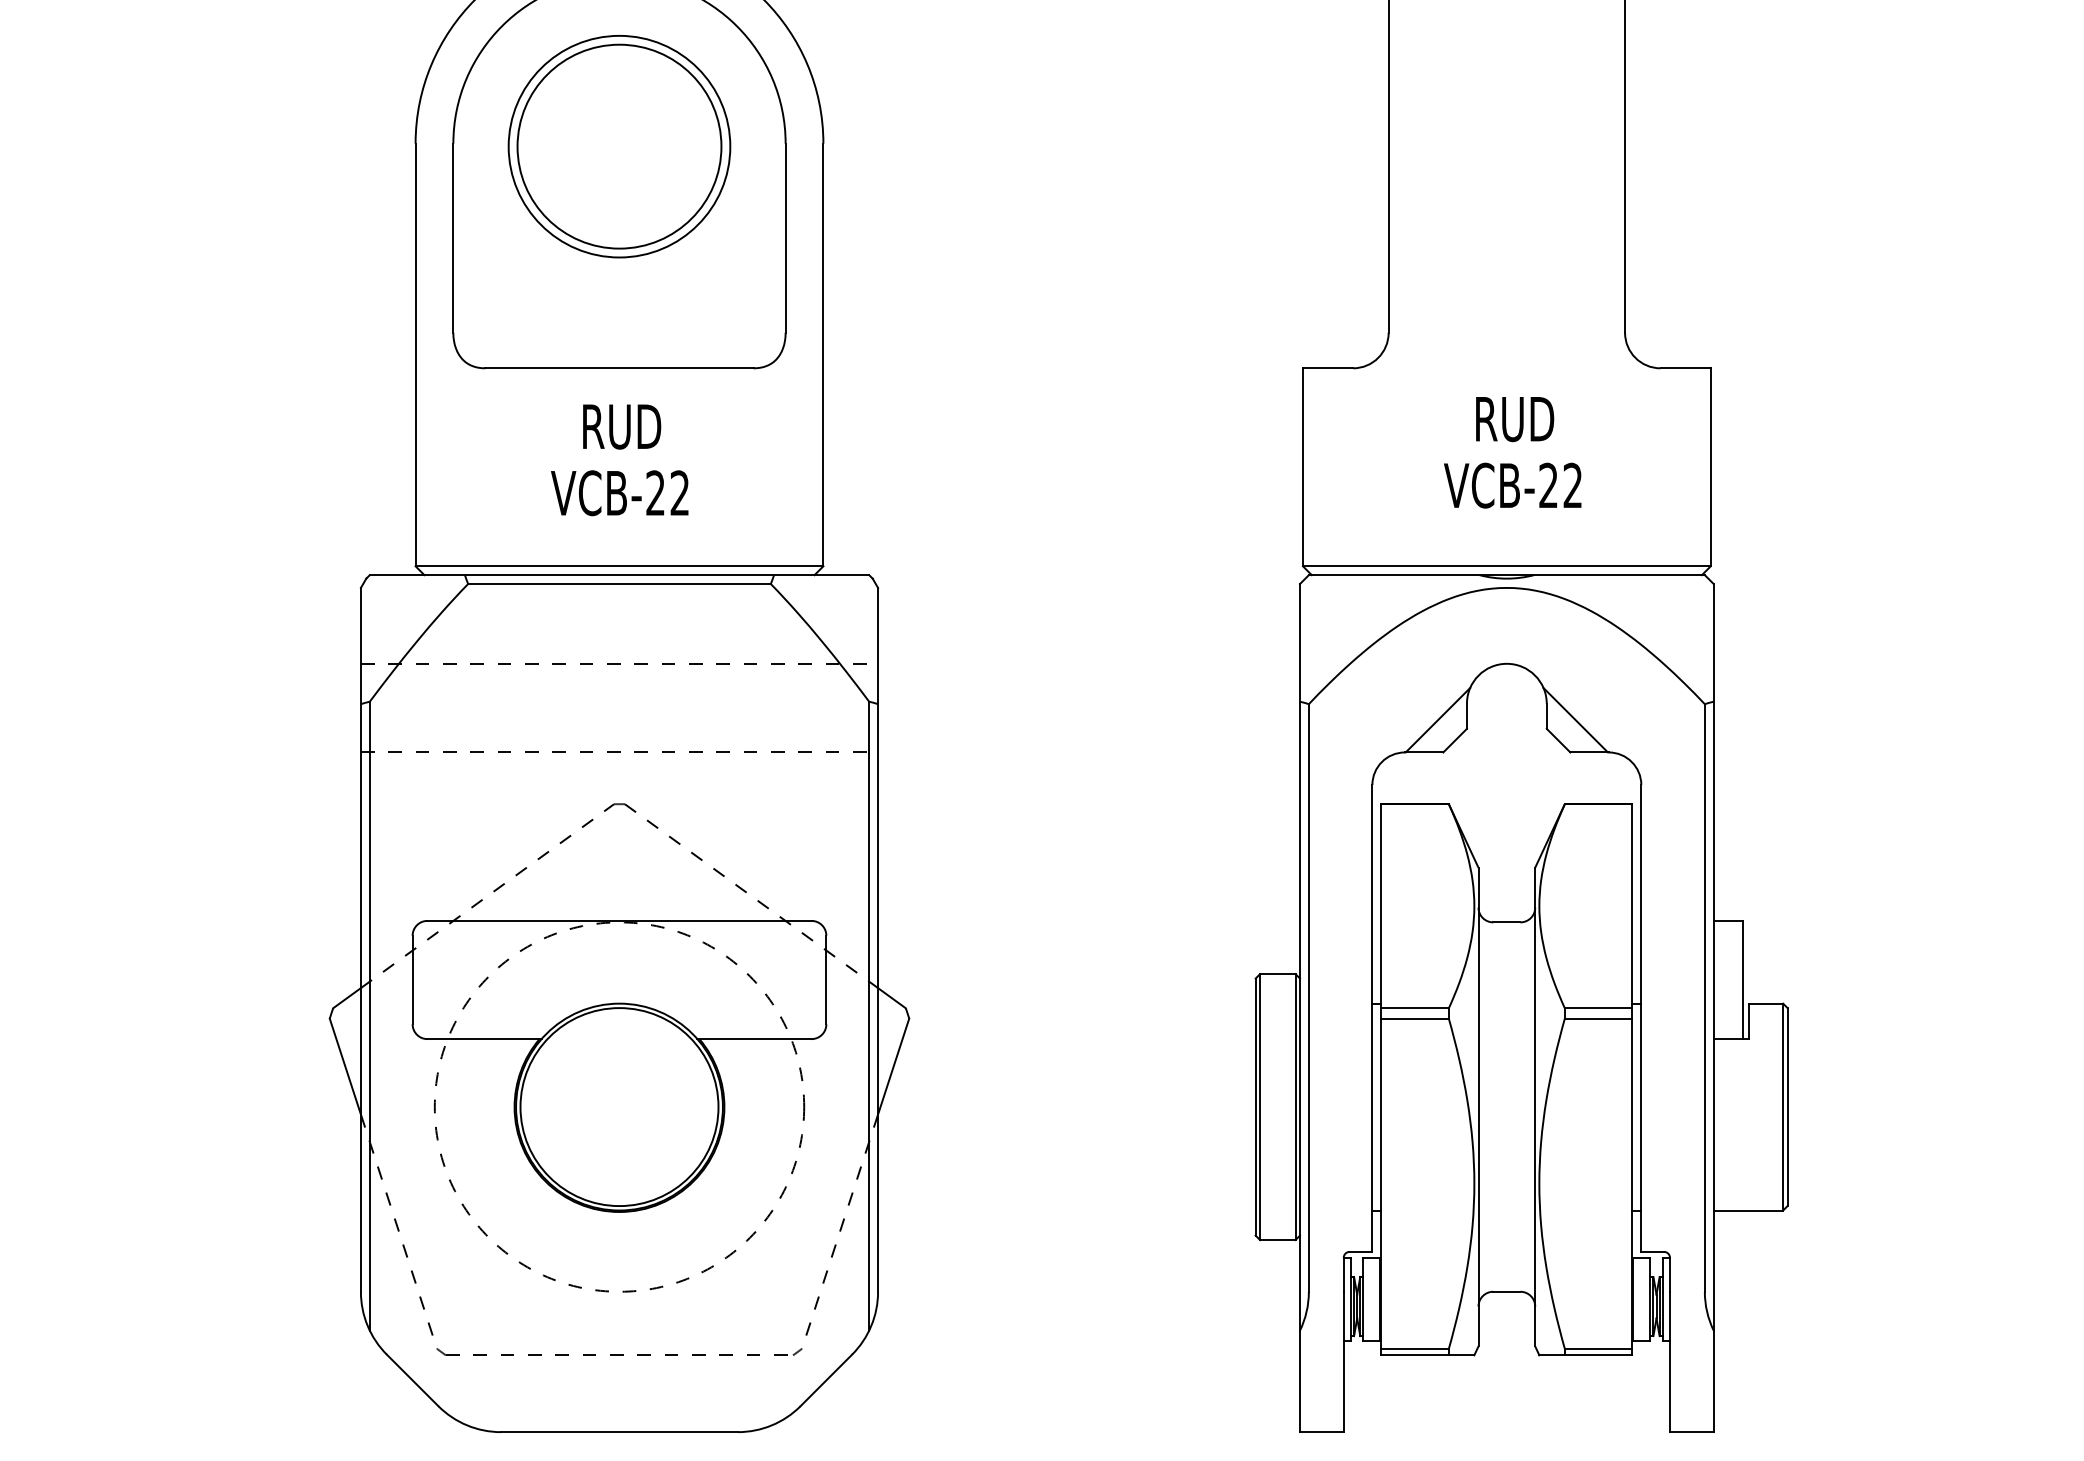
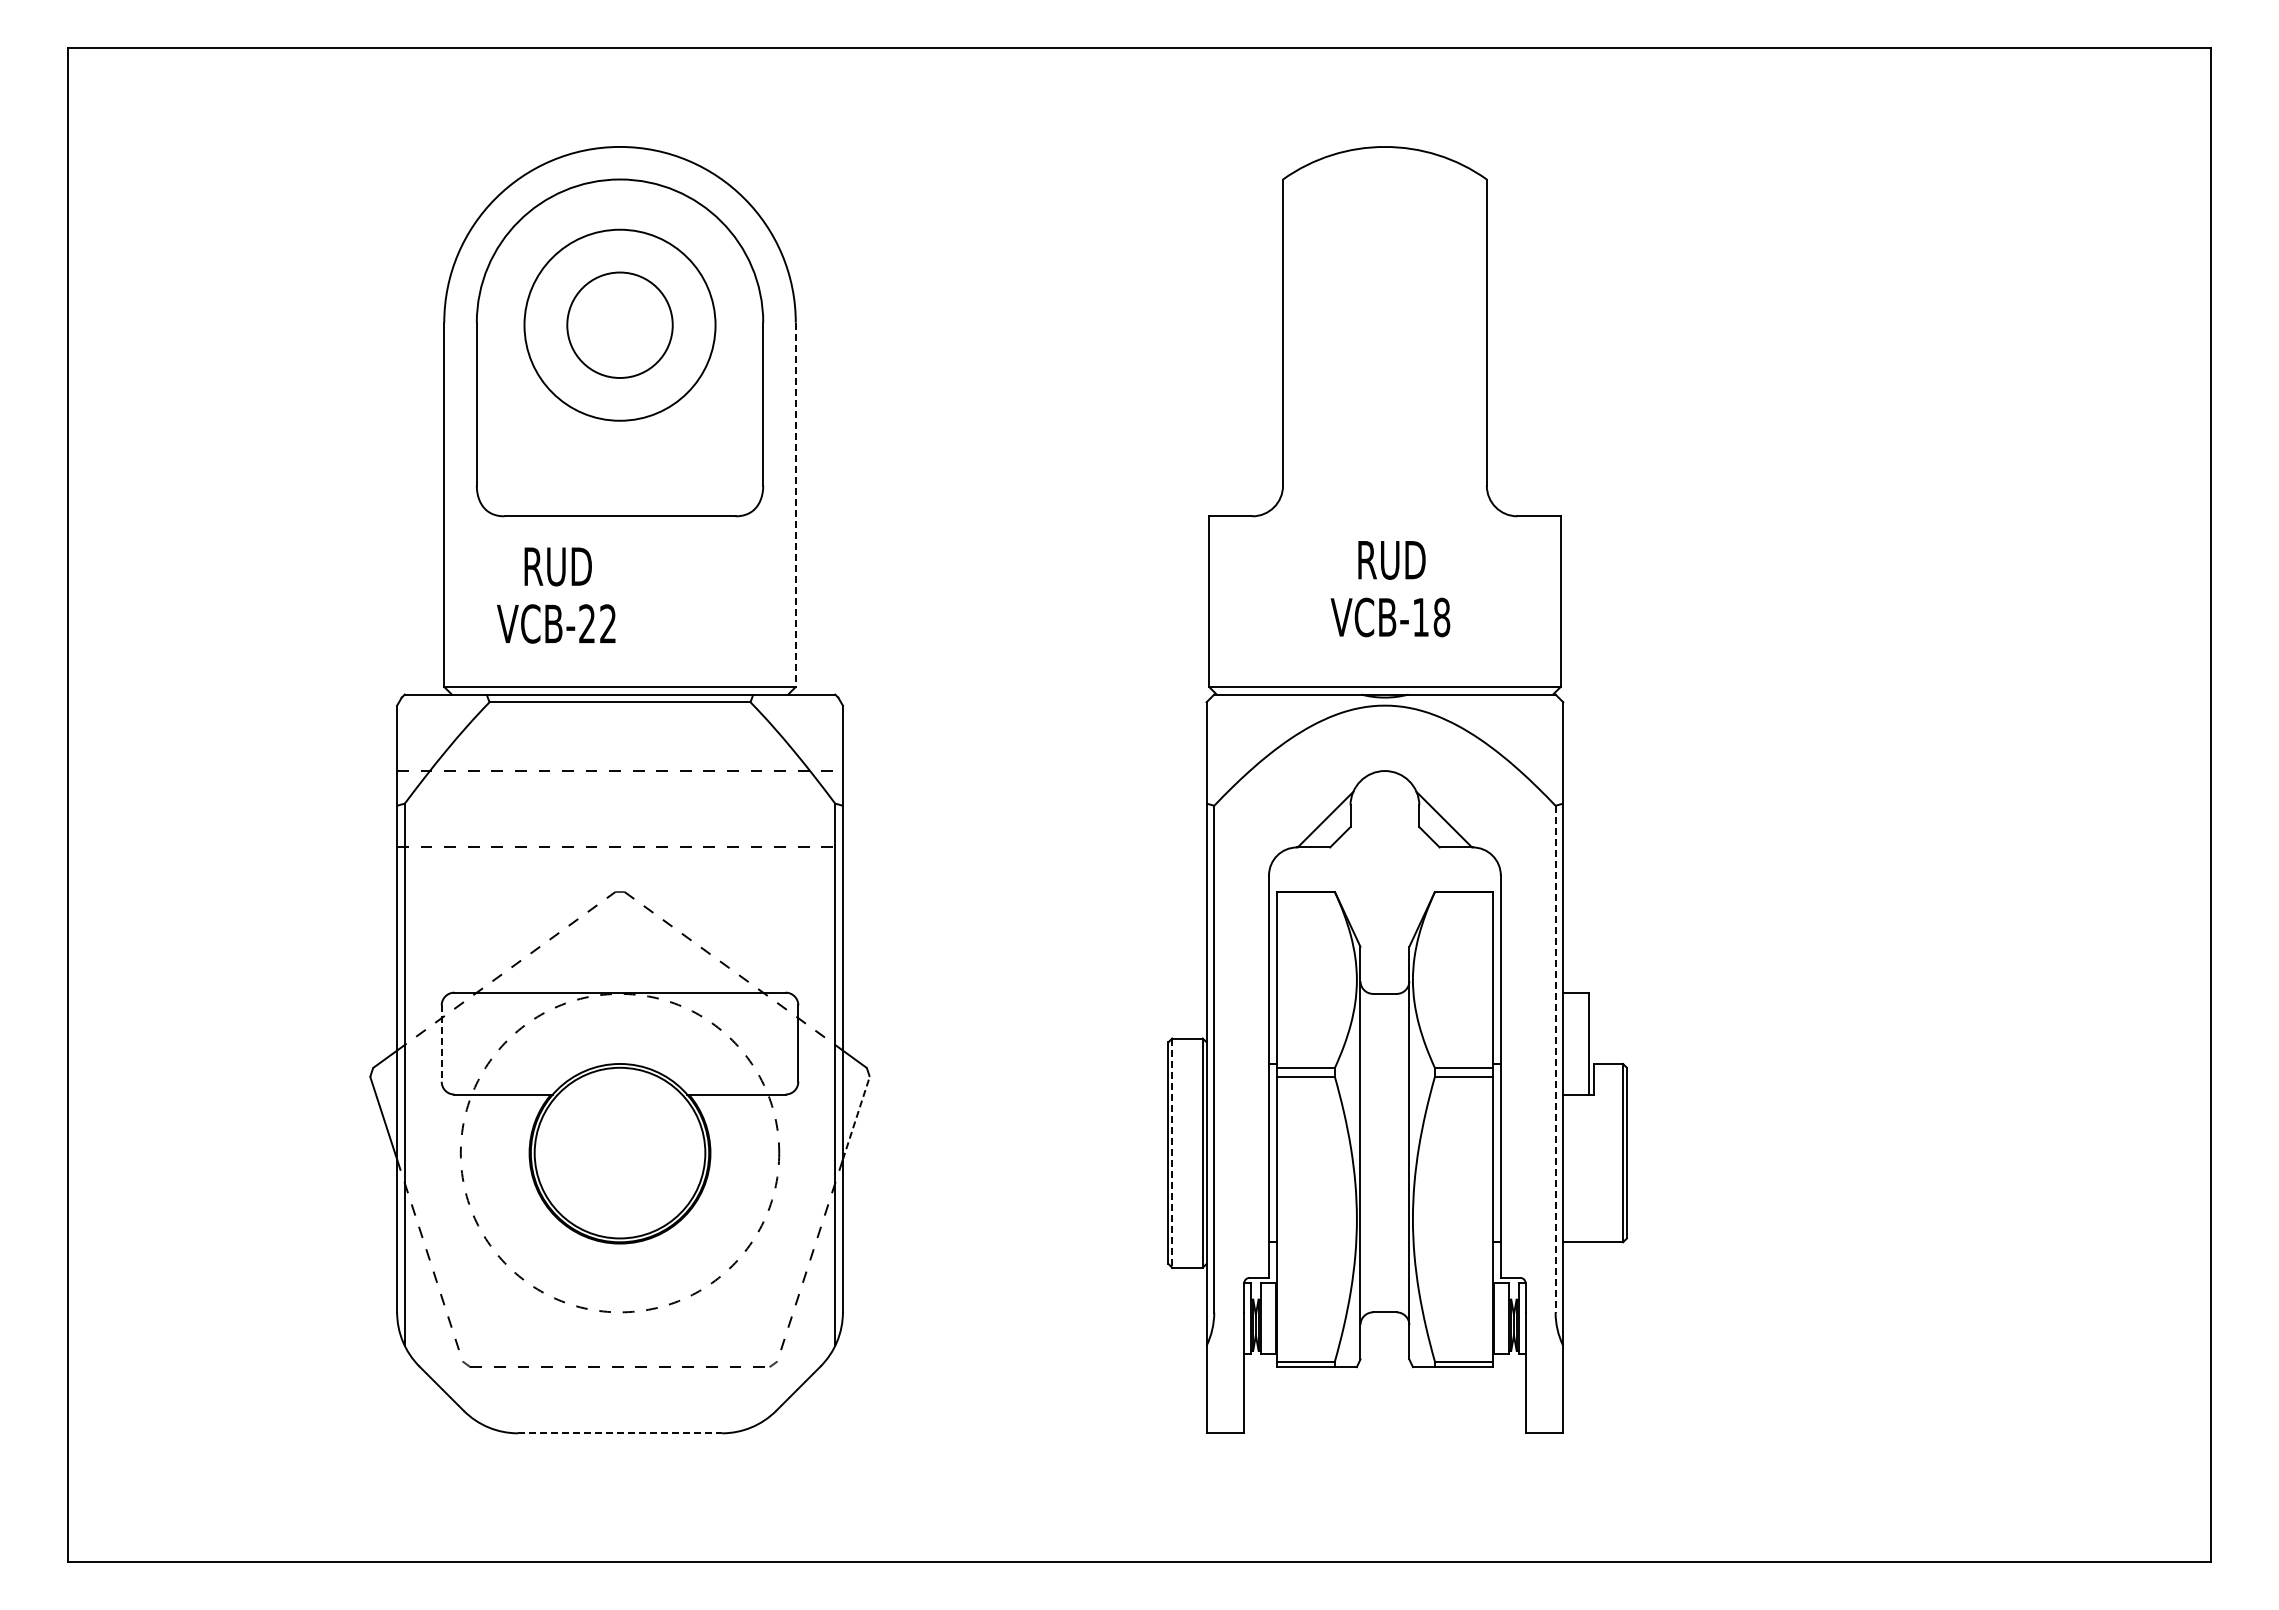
circle: (618, 146) -> (619, 325), size x0.6
line: (823, 355) -> (795, 505), solid -> dashed
text: (620, 460) -> (556, 595), moved
text: (1560, 485) -> (1431, 617), VCB-22 -> VCB-18
line: (412, 981) -> (441, 1044), solid -> dashed
line: (1704, 998) -> (1555, 1059), solid -> dashed
line: (893, 1065) -> (856, 1117), solid -> dashed
line: (1260, 1107) -> (1172, 1153), solid -> dashed
line: (620, 1432) -> (620, 1433), solid -> dashed

